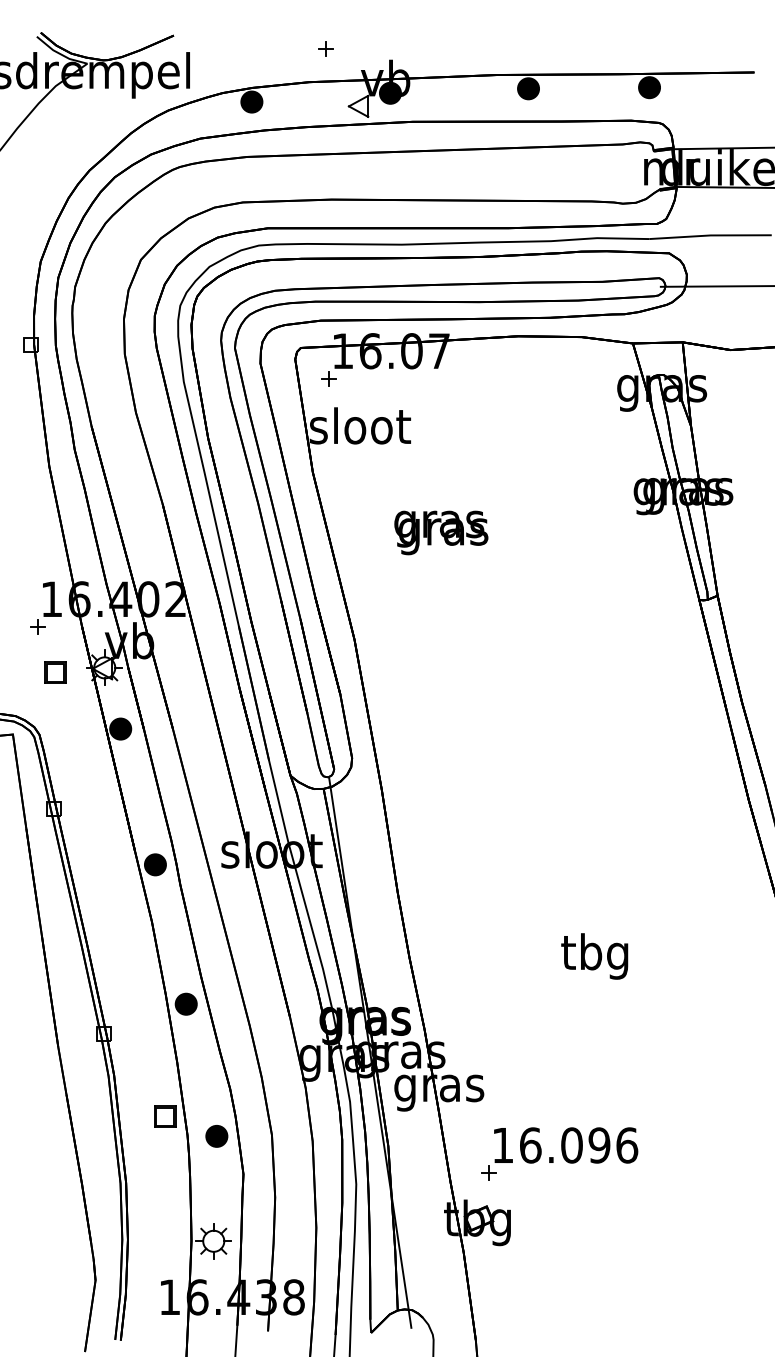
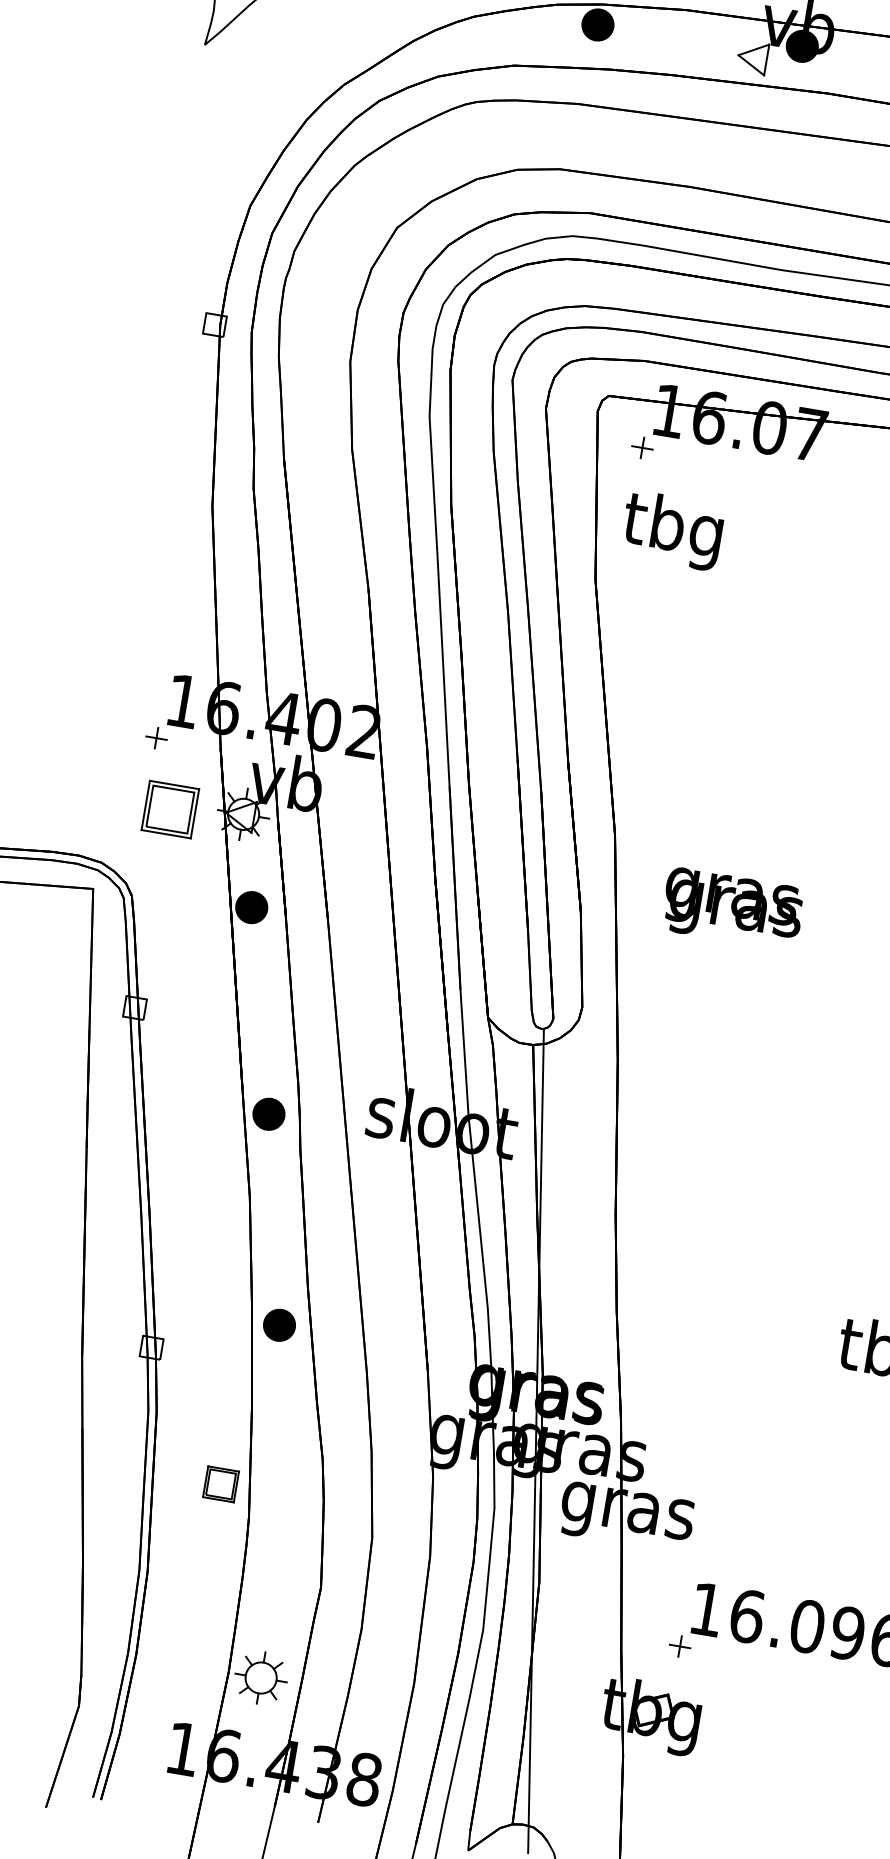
text: (360, 430) -> (675, 531), sloot -> tbg
text: (441, 532) -> (733, 908), moved
part: (55, 672) -> (170, 808), size x1.6
part: (216, 1136) -> (290, 1525), removed

